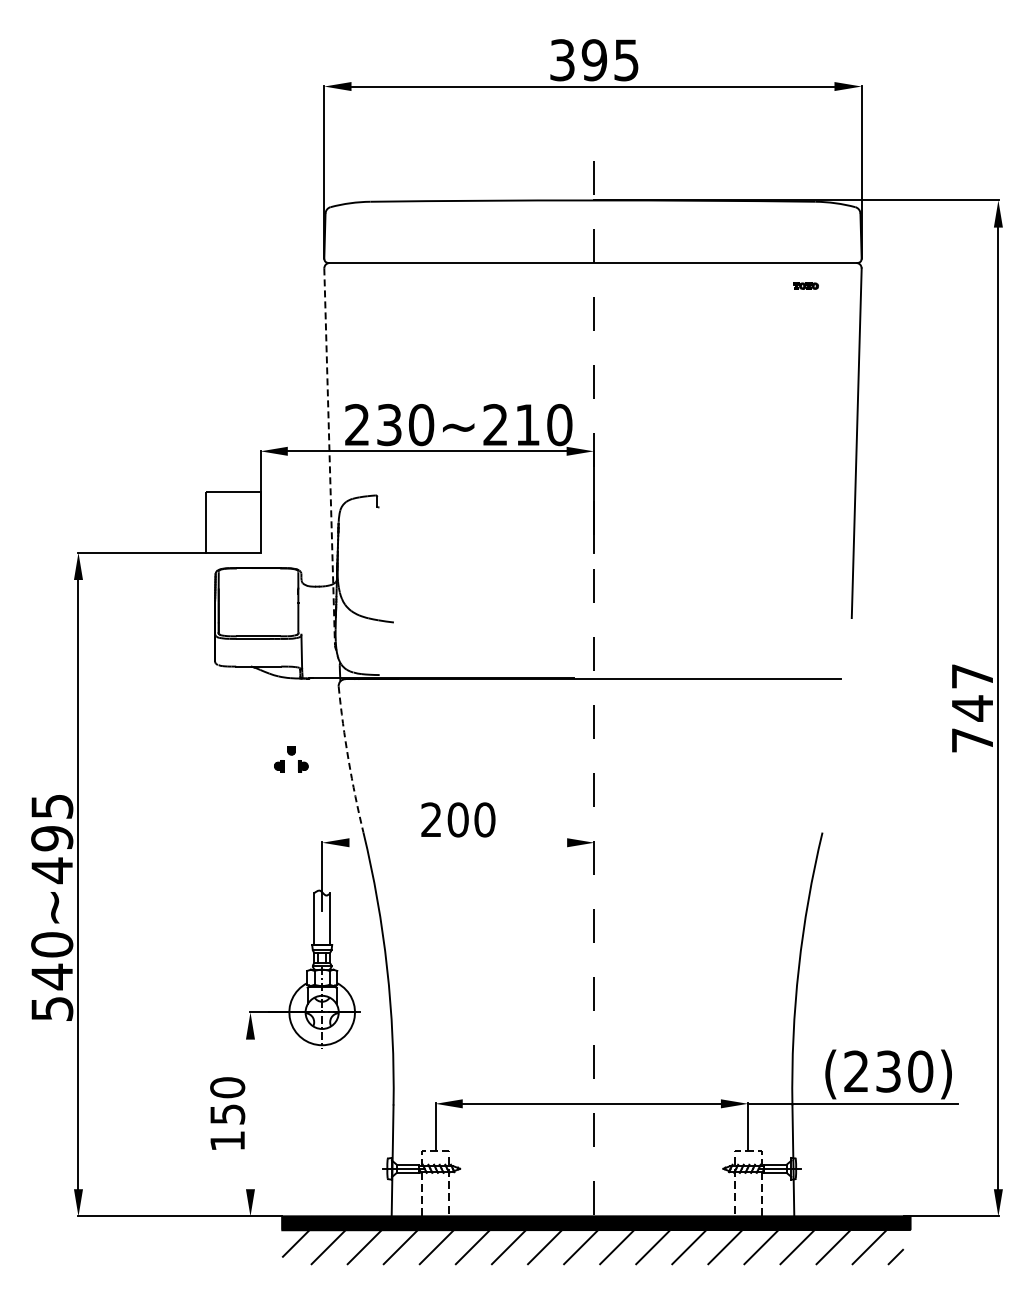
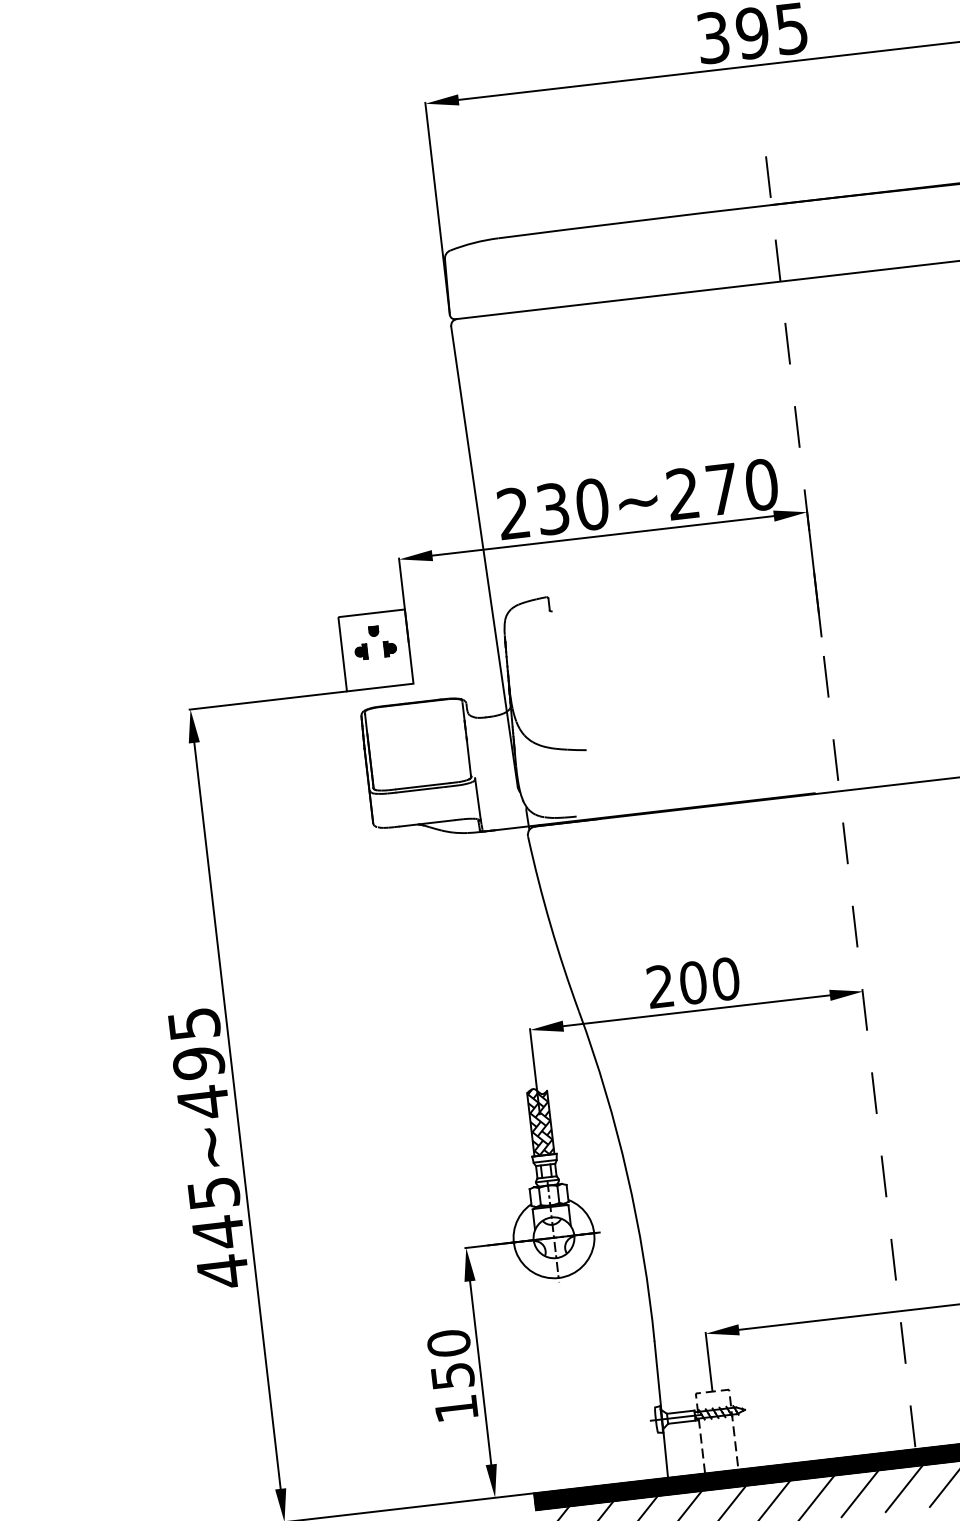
text: (527, 424) -> (722, 488), 230~210 -> 230~270
line: (329, 456) -> (484, 556), dashed -> solid
part: (291, 759) -> (375, 641), moved
arc: (348, 760) -> (550, 925), dashed -> solid
line: (458, 842) -> (696, 1010), added
hatch: (322, 917) -> (540, 1121), added
text: (52, 977) -> (218, 1233), 540~495 -> 445~495
line: (250, 1114) -> (480, 1372), added

